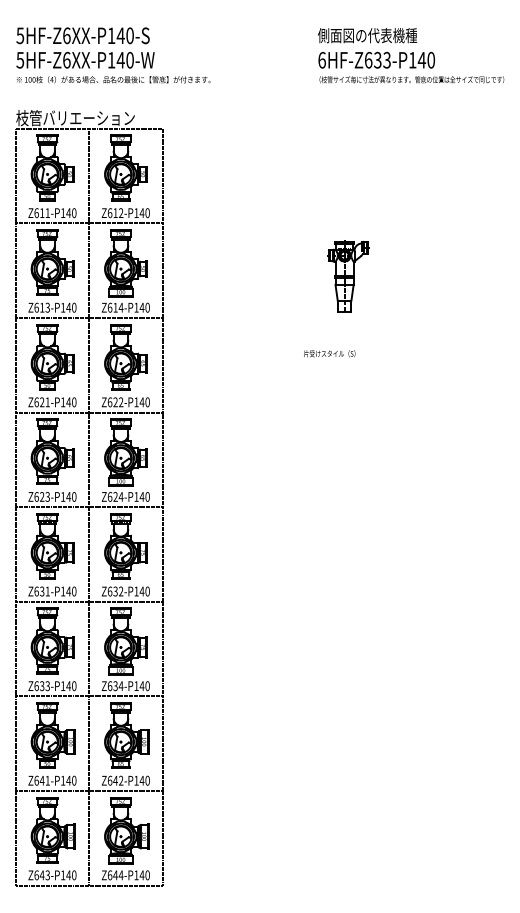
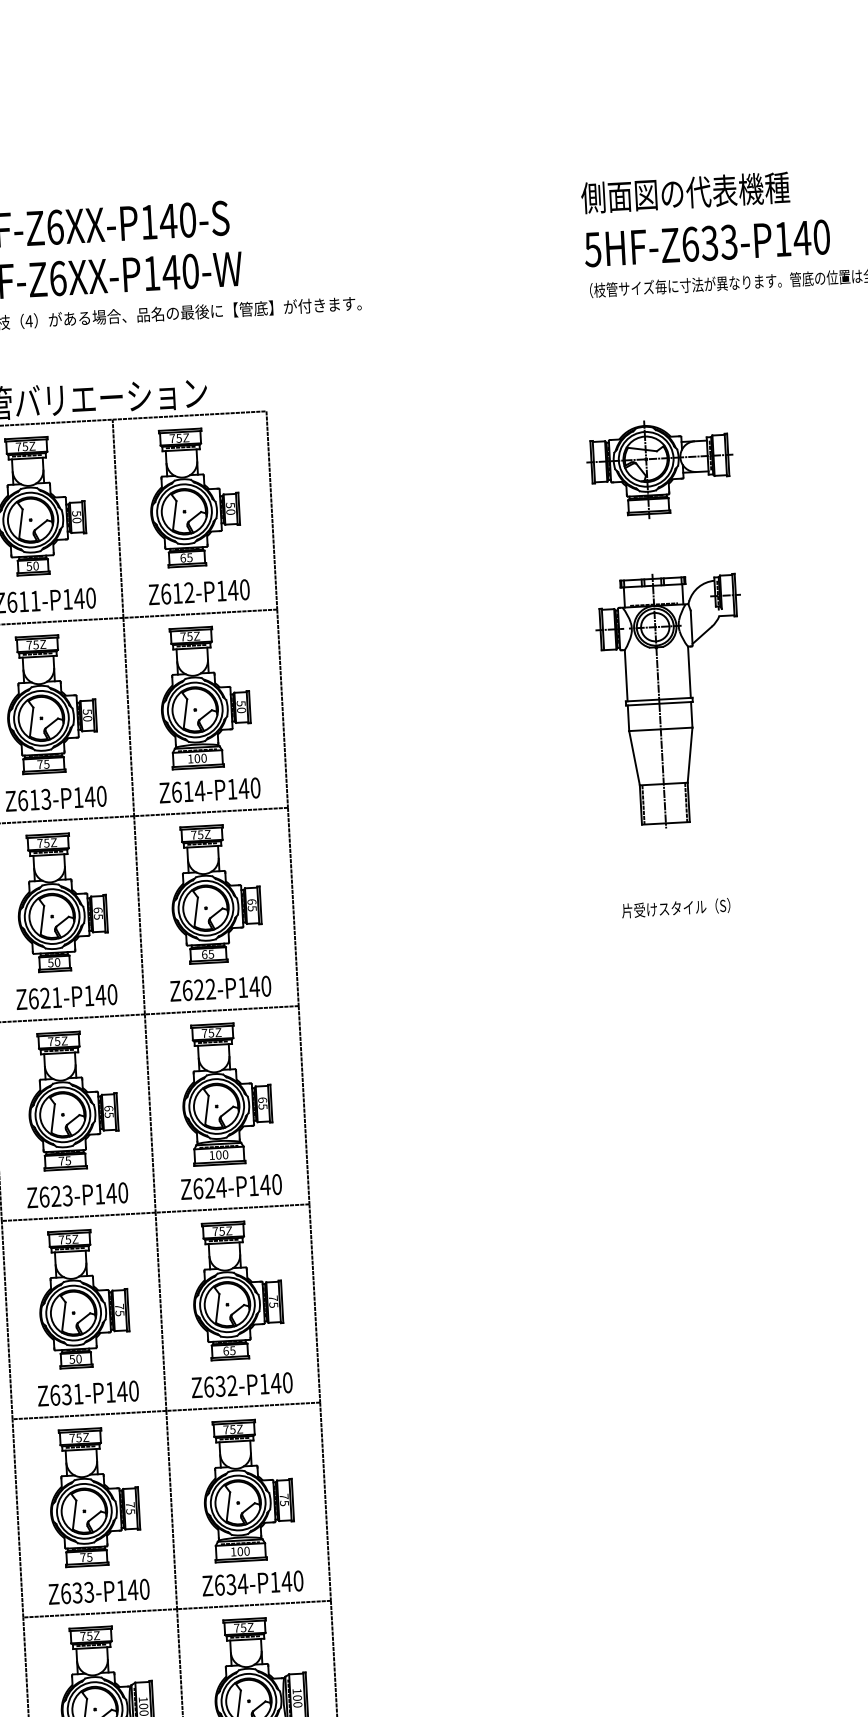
text: (321, 59) -> (591, 248), 6HF-Z633-P140 -> 5HF-Z633-P140
part: (348, 166) -> (660, 469), added
part: (348, 276) -> (672, 699), size x1.67
text: (329, 353) -> (675, 907), moved

